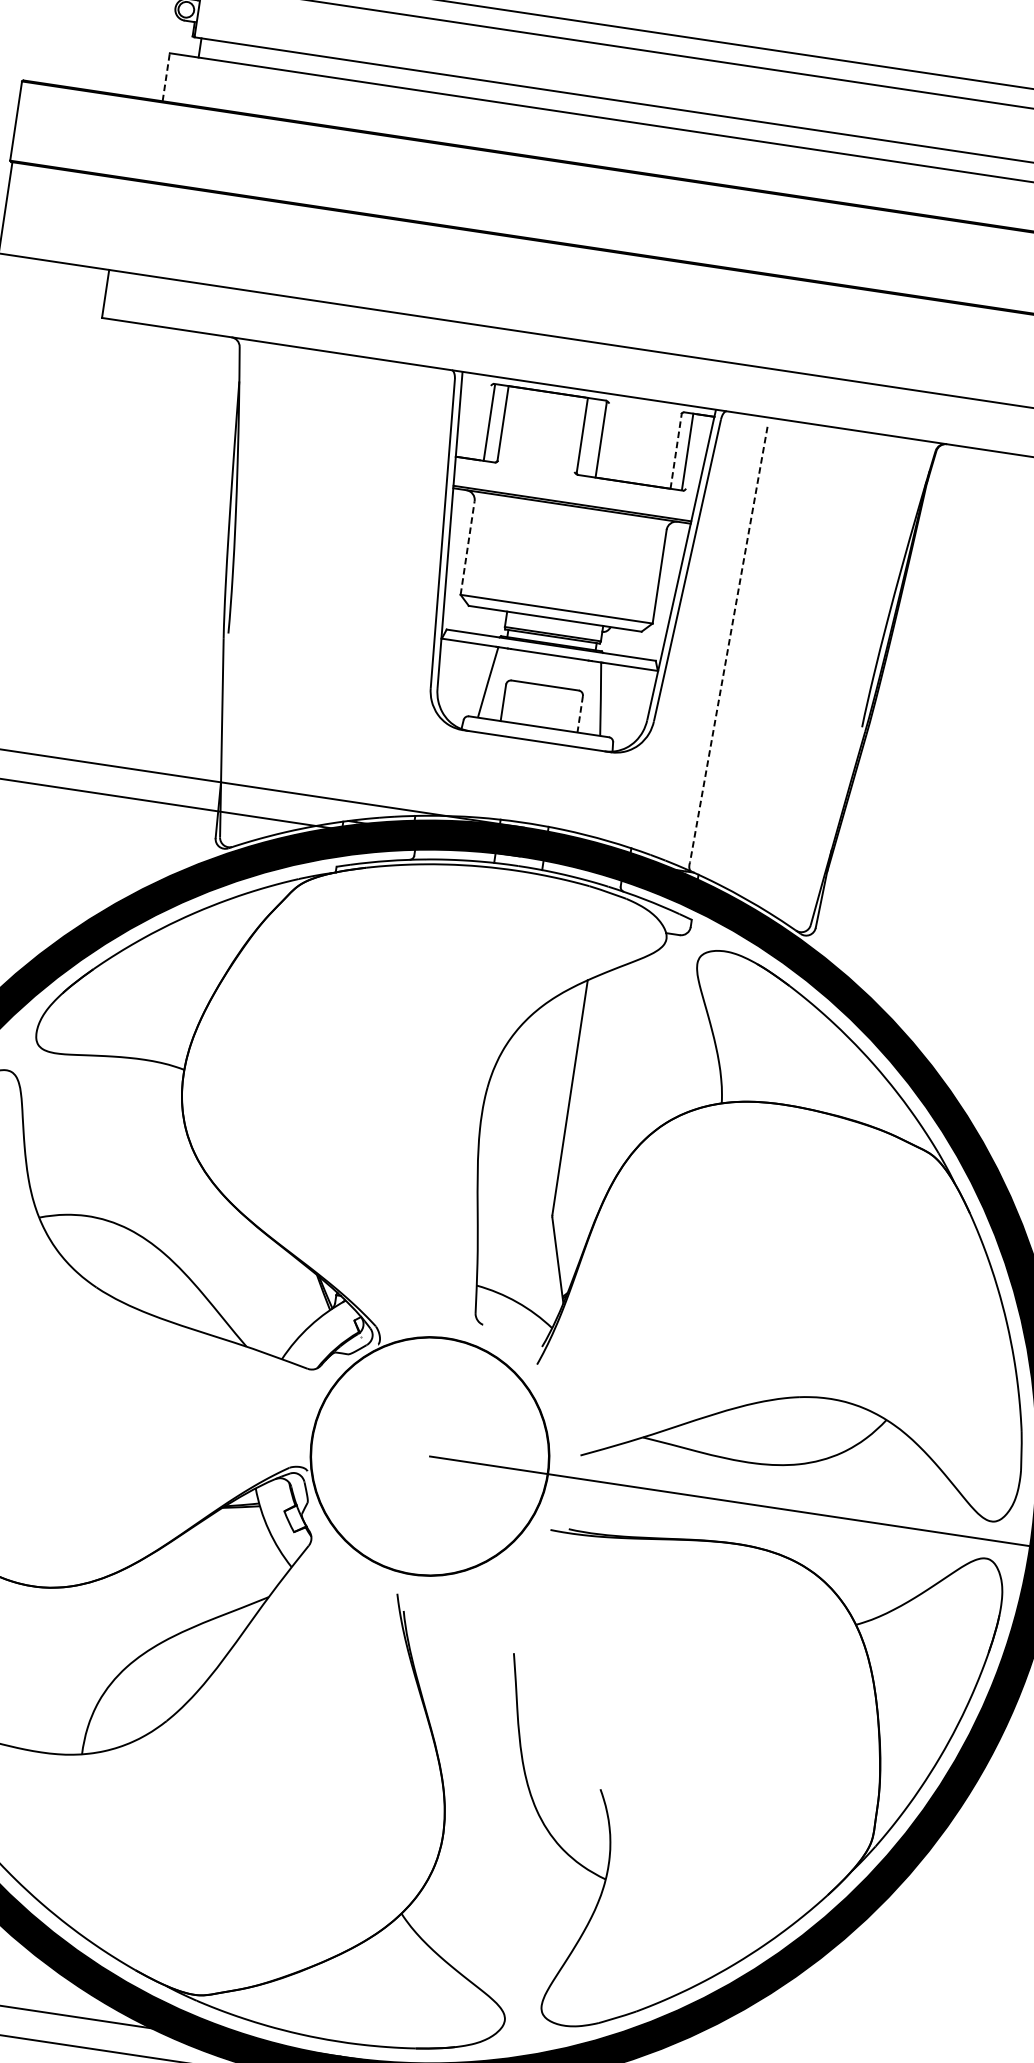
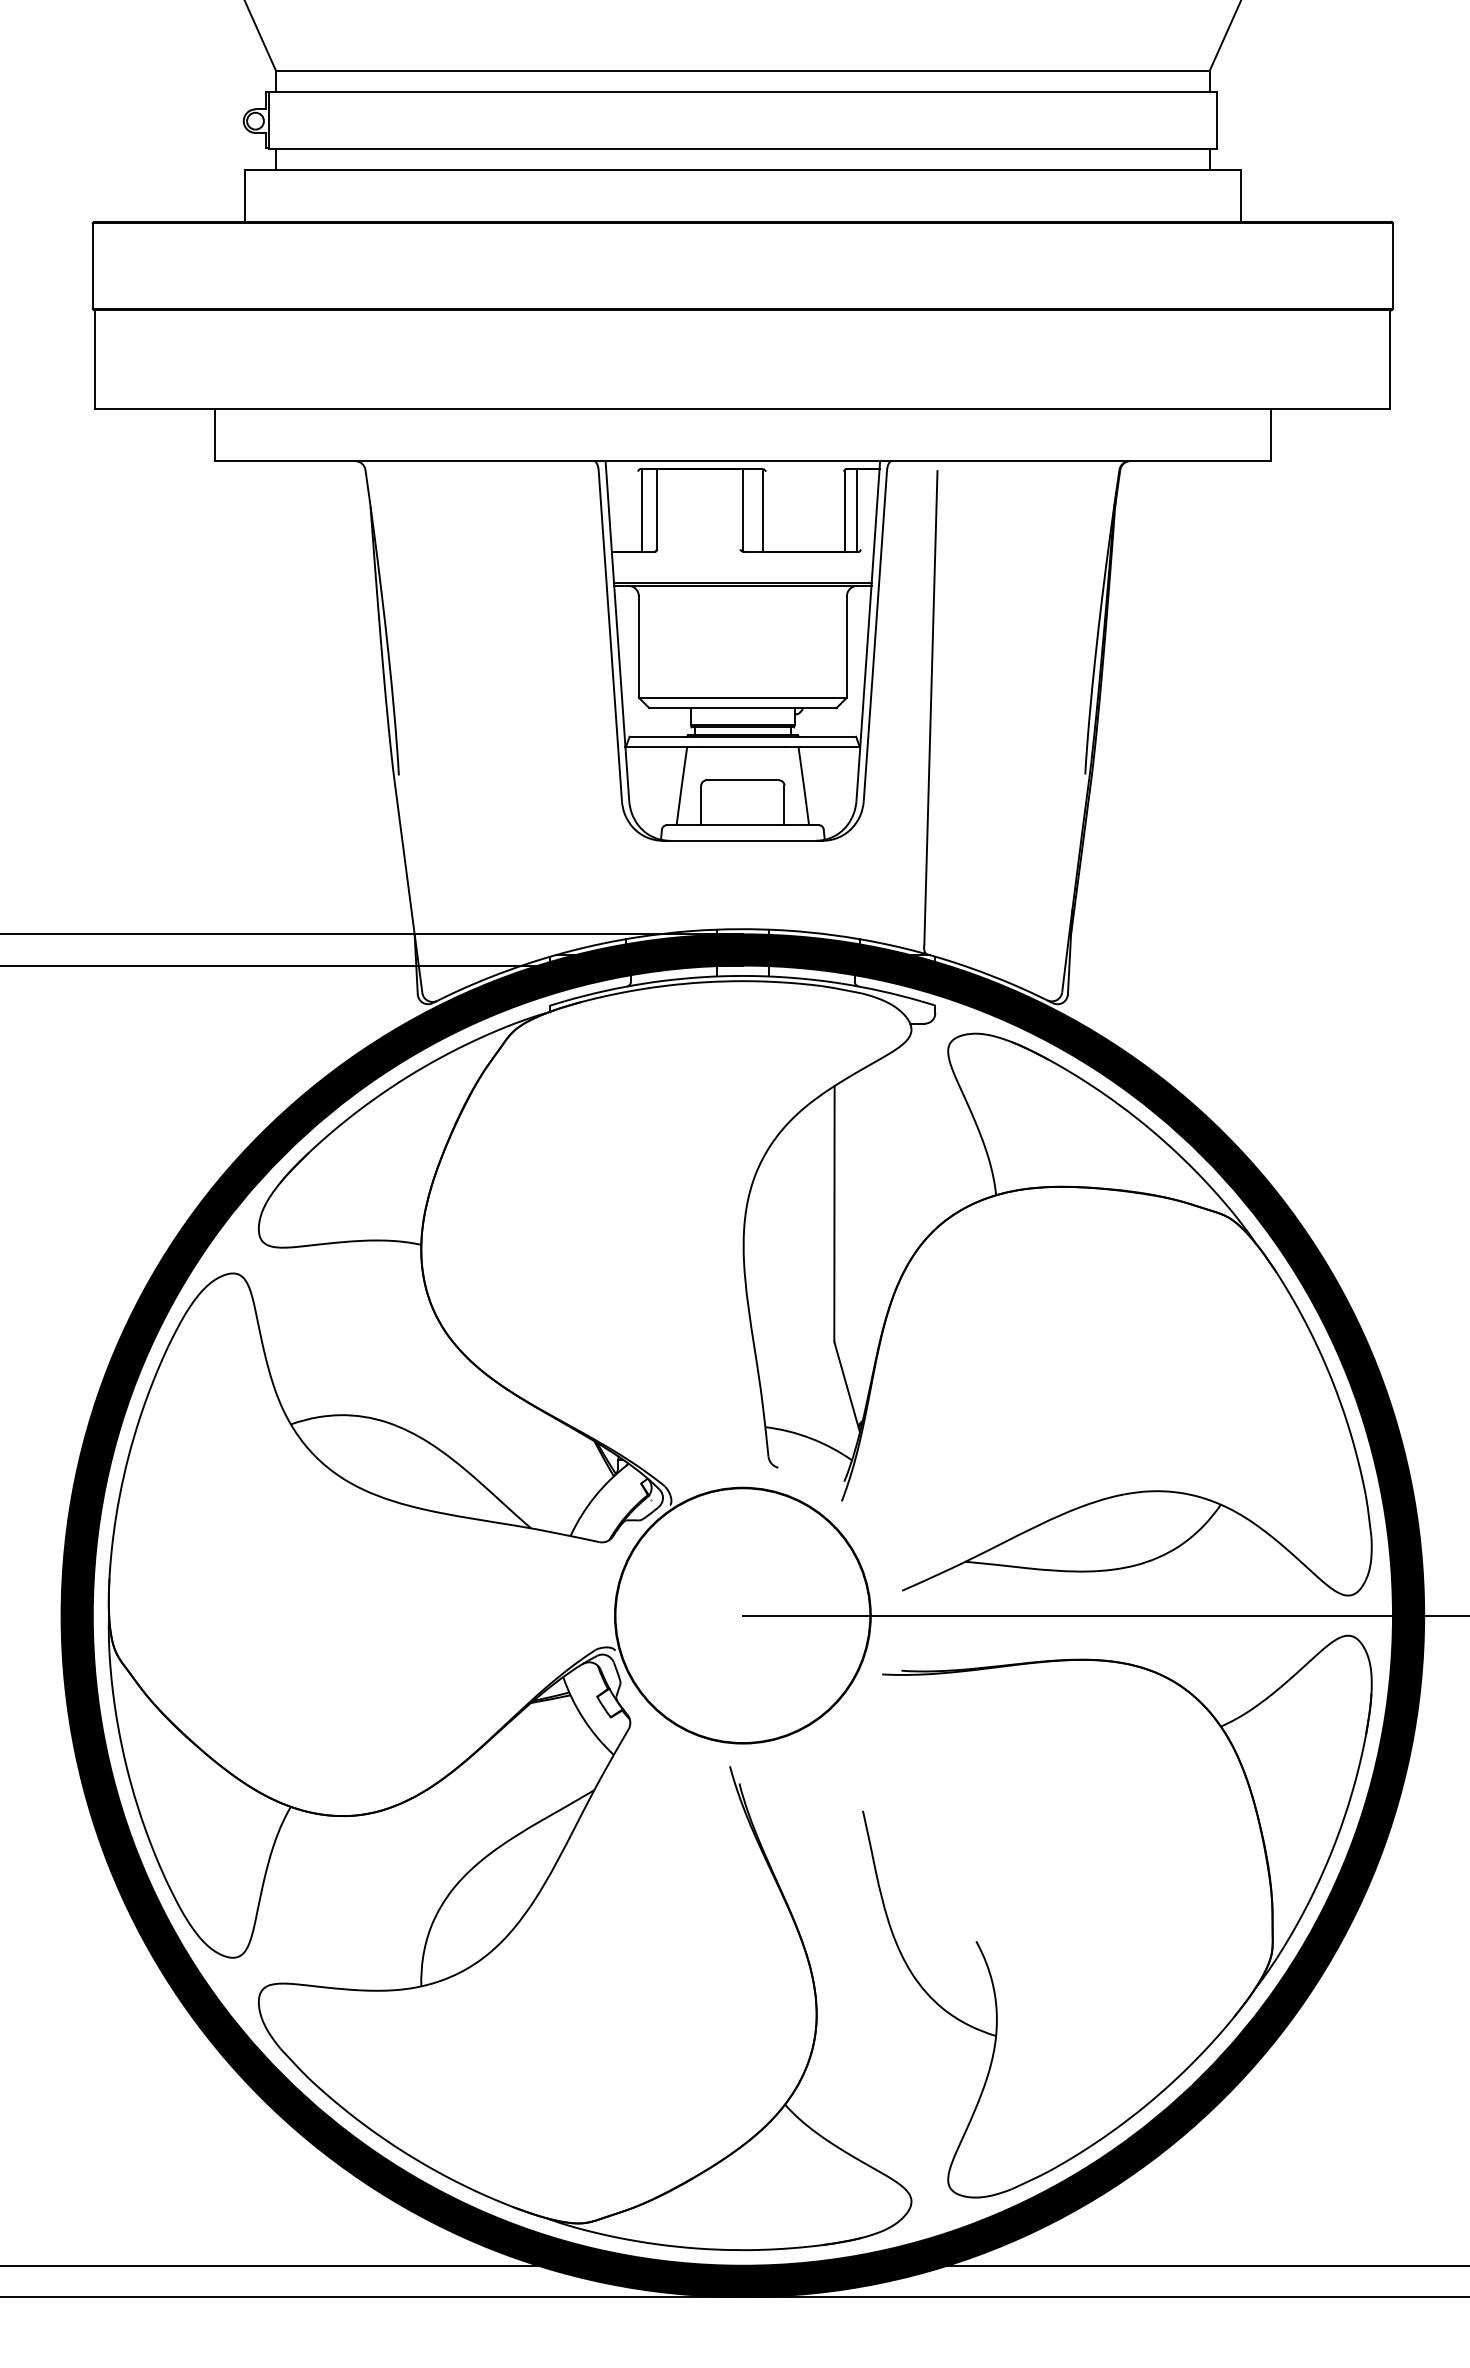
line: (165, 76) -> (244, 195), dashed -> solid
line: (676, 451) -> (844, 511), dashed -> solid
line: (467, 548) -> (638, 647), dashed -> solid
line: (728, 644) -> (930, 707), dashed -> solid
line: (580, 714) -> (784, 805), dashed -> solid

